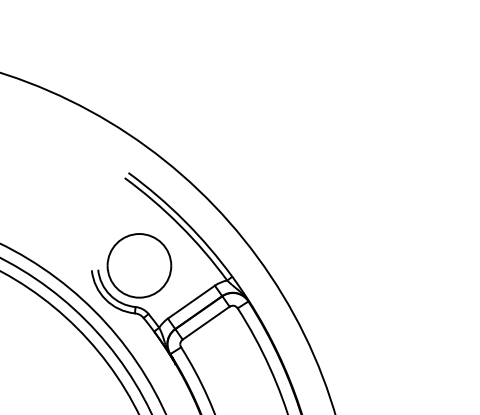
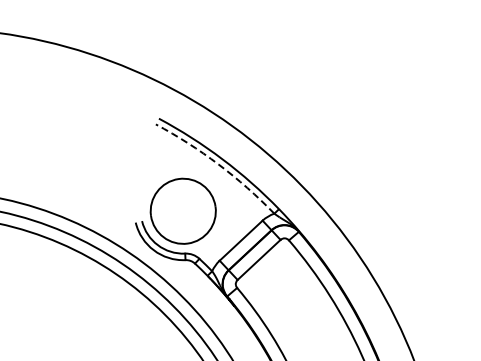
arc: (179, 225) -> (218, 164), solid -> dashed

